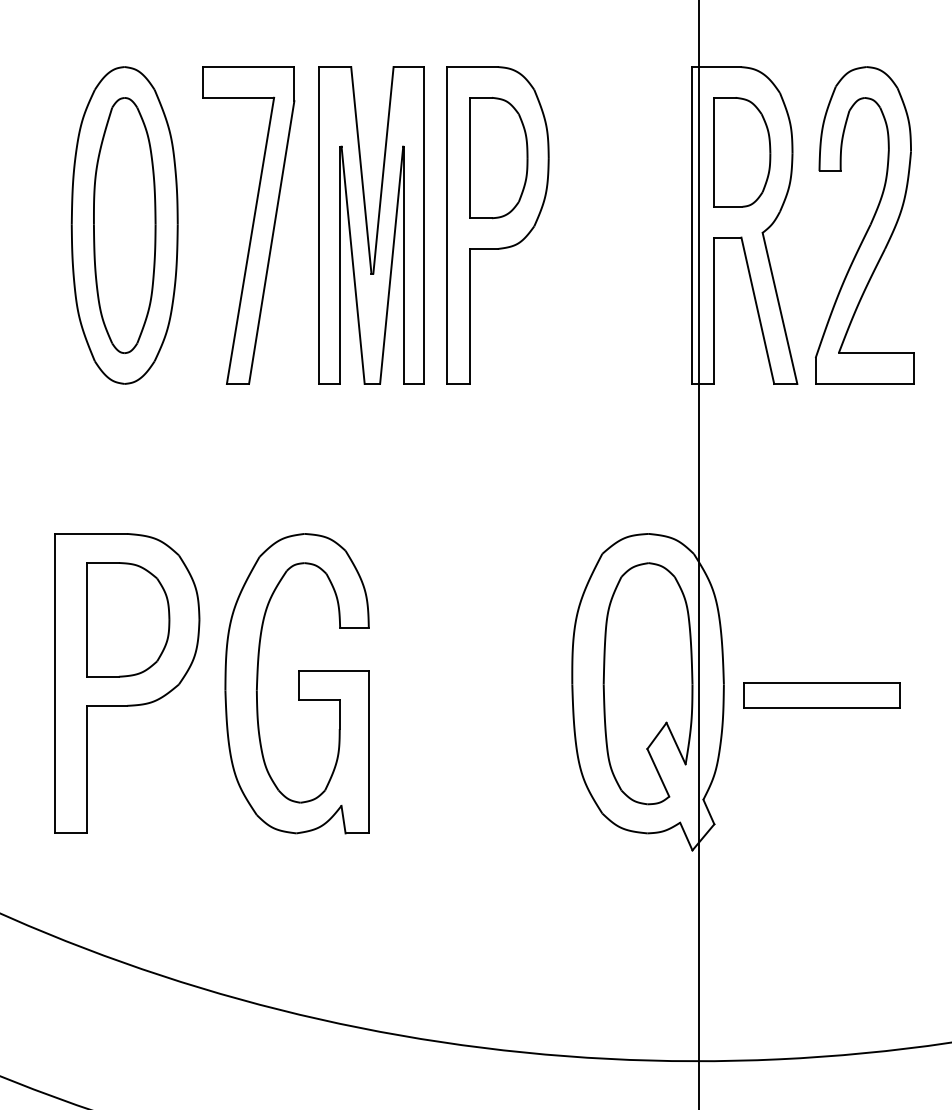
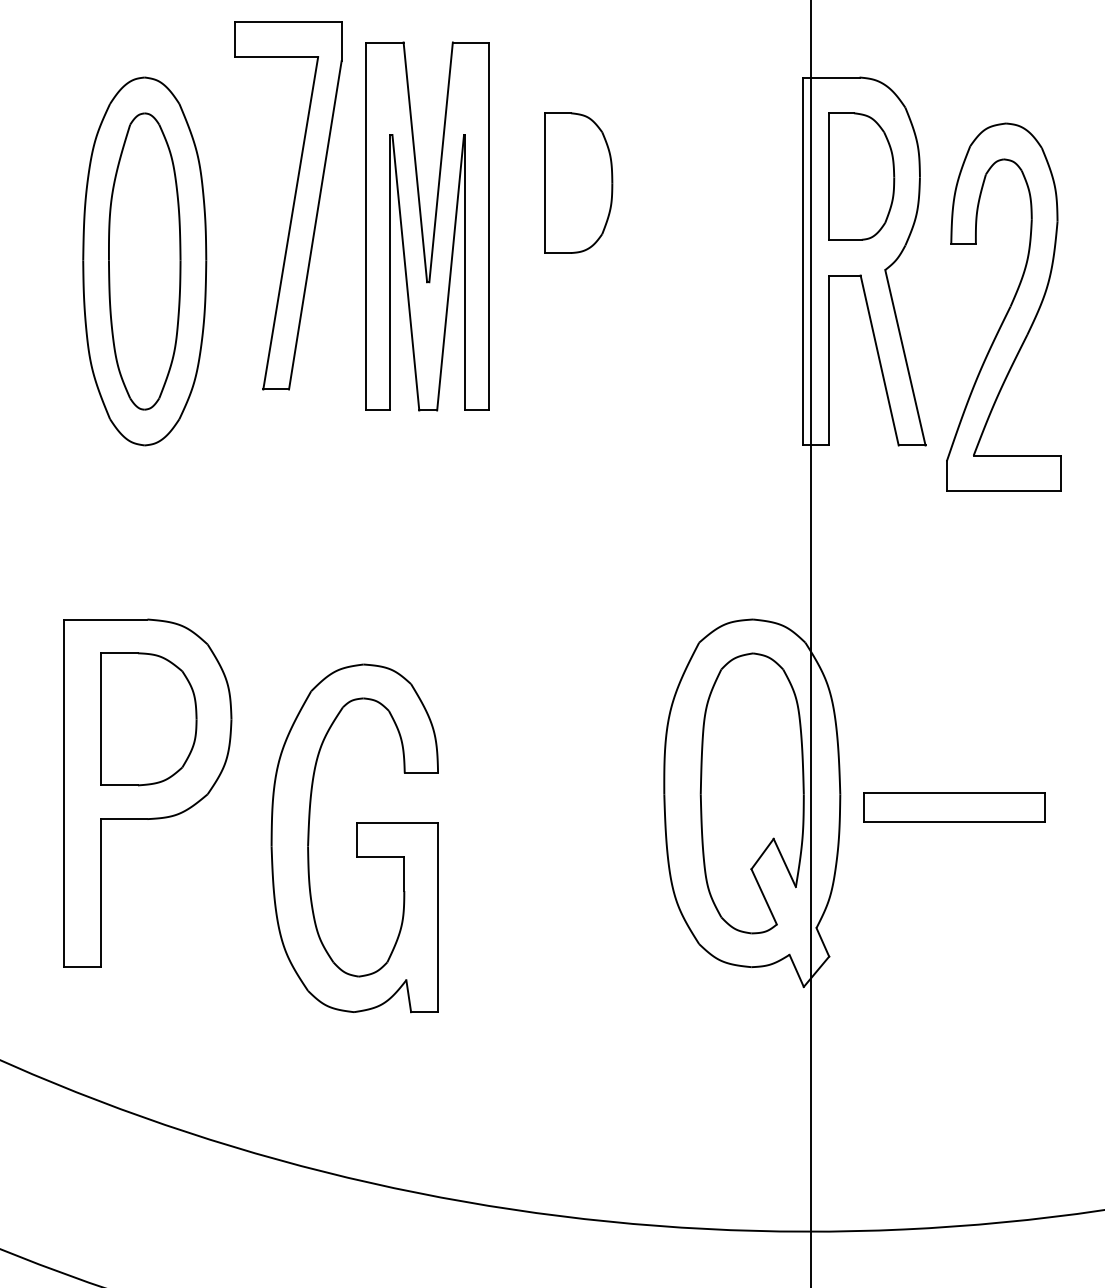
part: (497, 224) -> (577, 260), removed
part: (864, 224) -> (1003, 306), moved
part: (248, 225) -> (288, 205), moved
part: (371, 225) -> (427, 226), moved
part: (296, 683) -> (354, 838), moved

